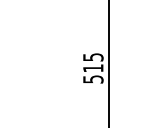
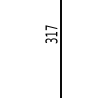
text: (93, 67) -> (51, 33), 515 -> 317

